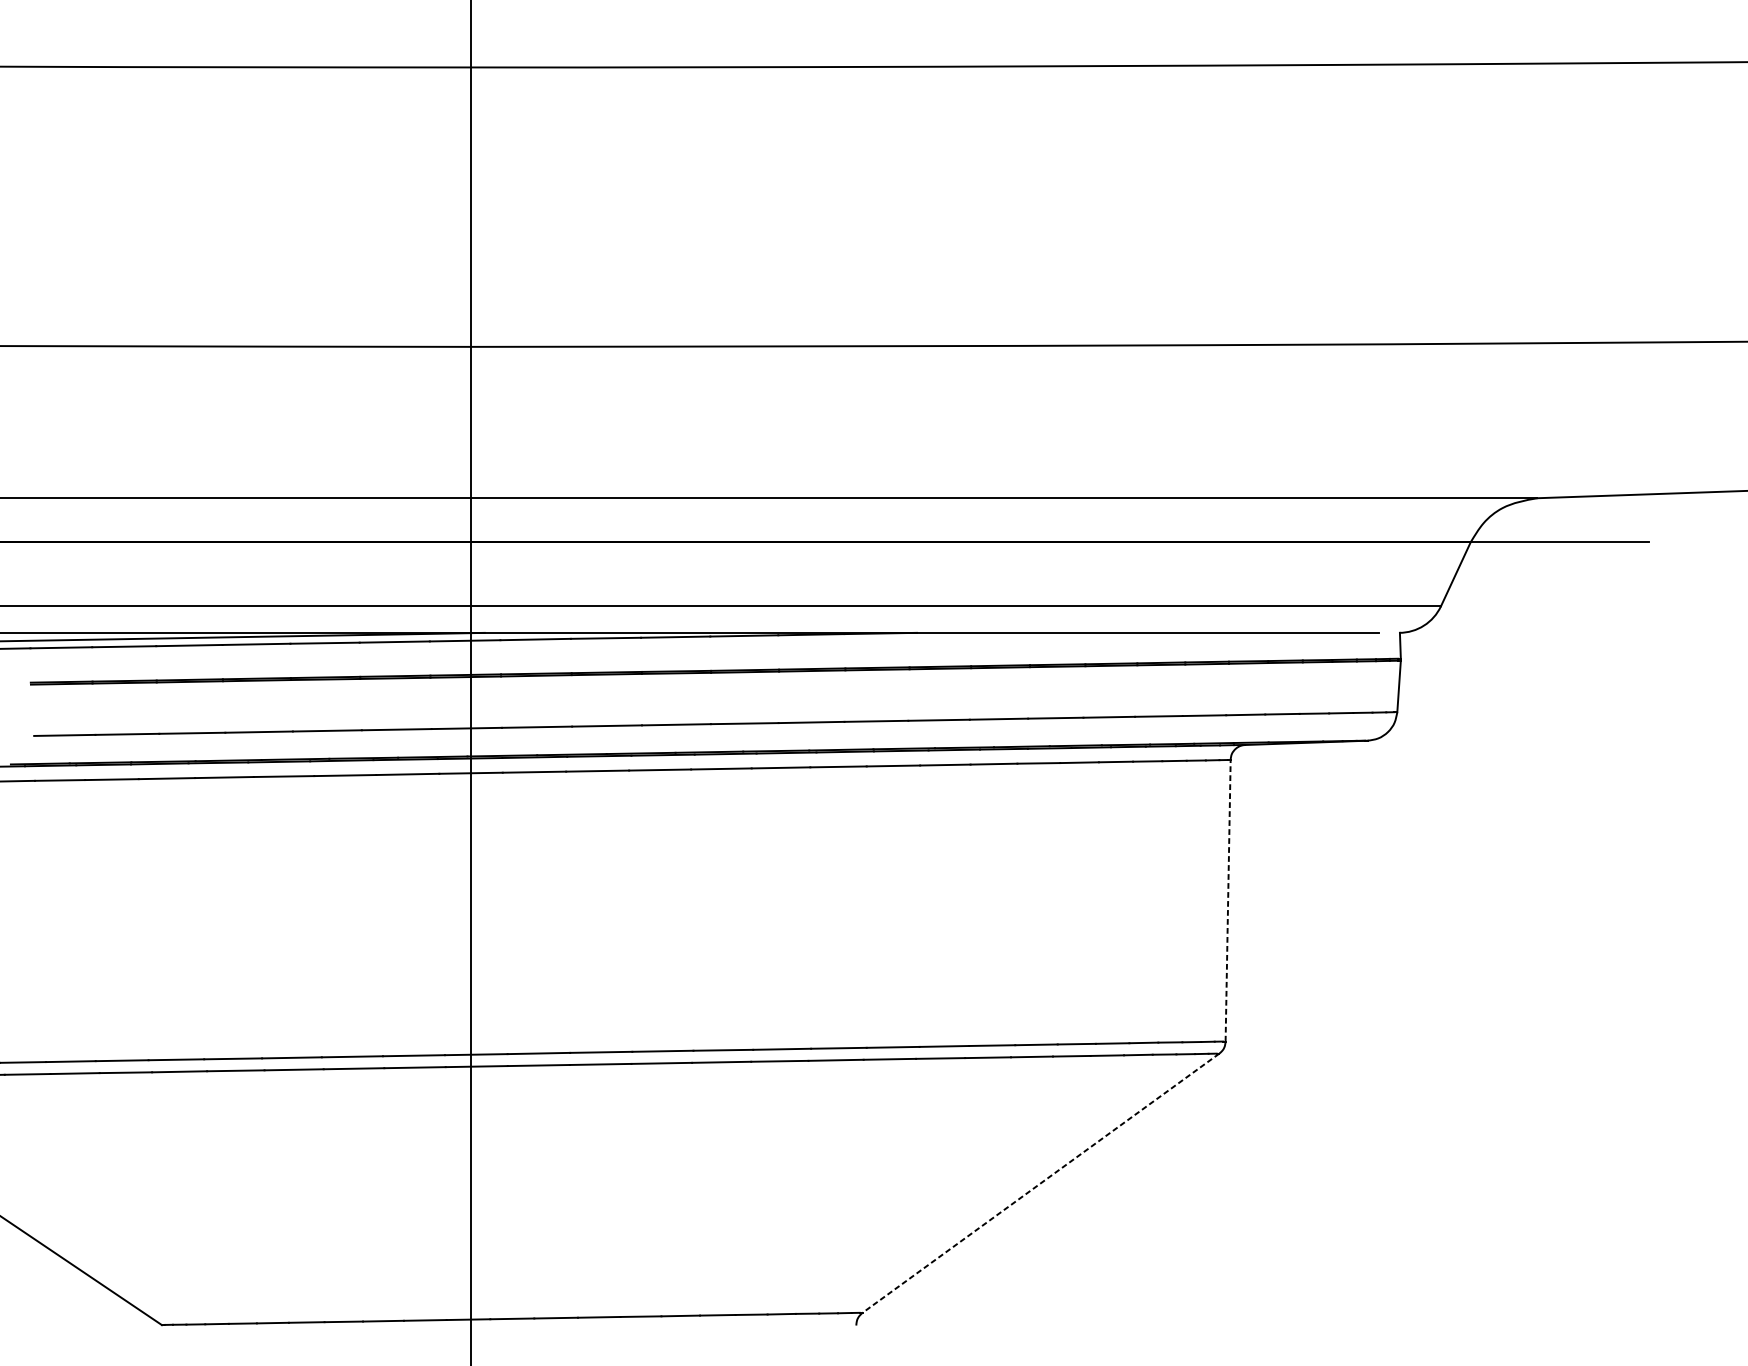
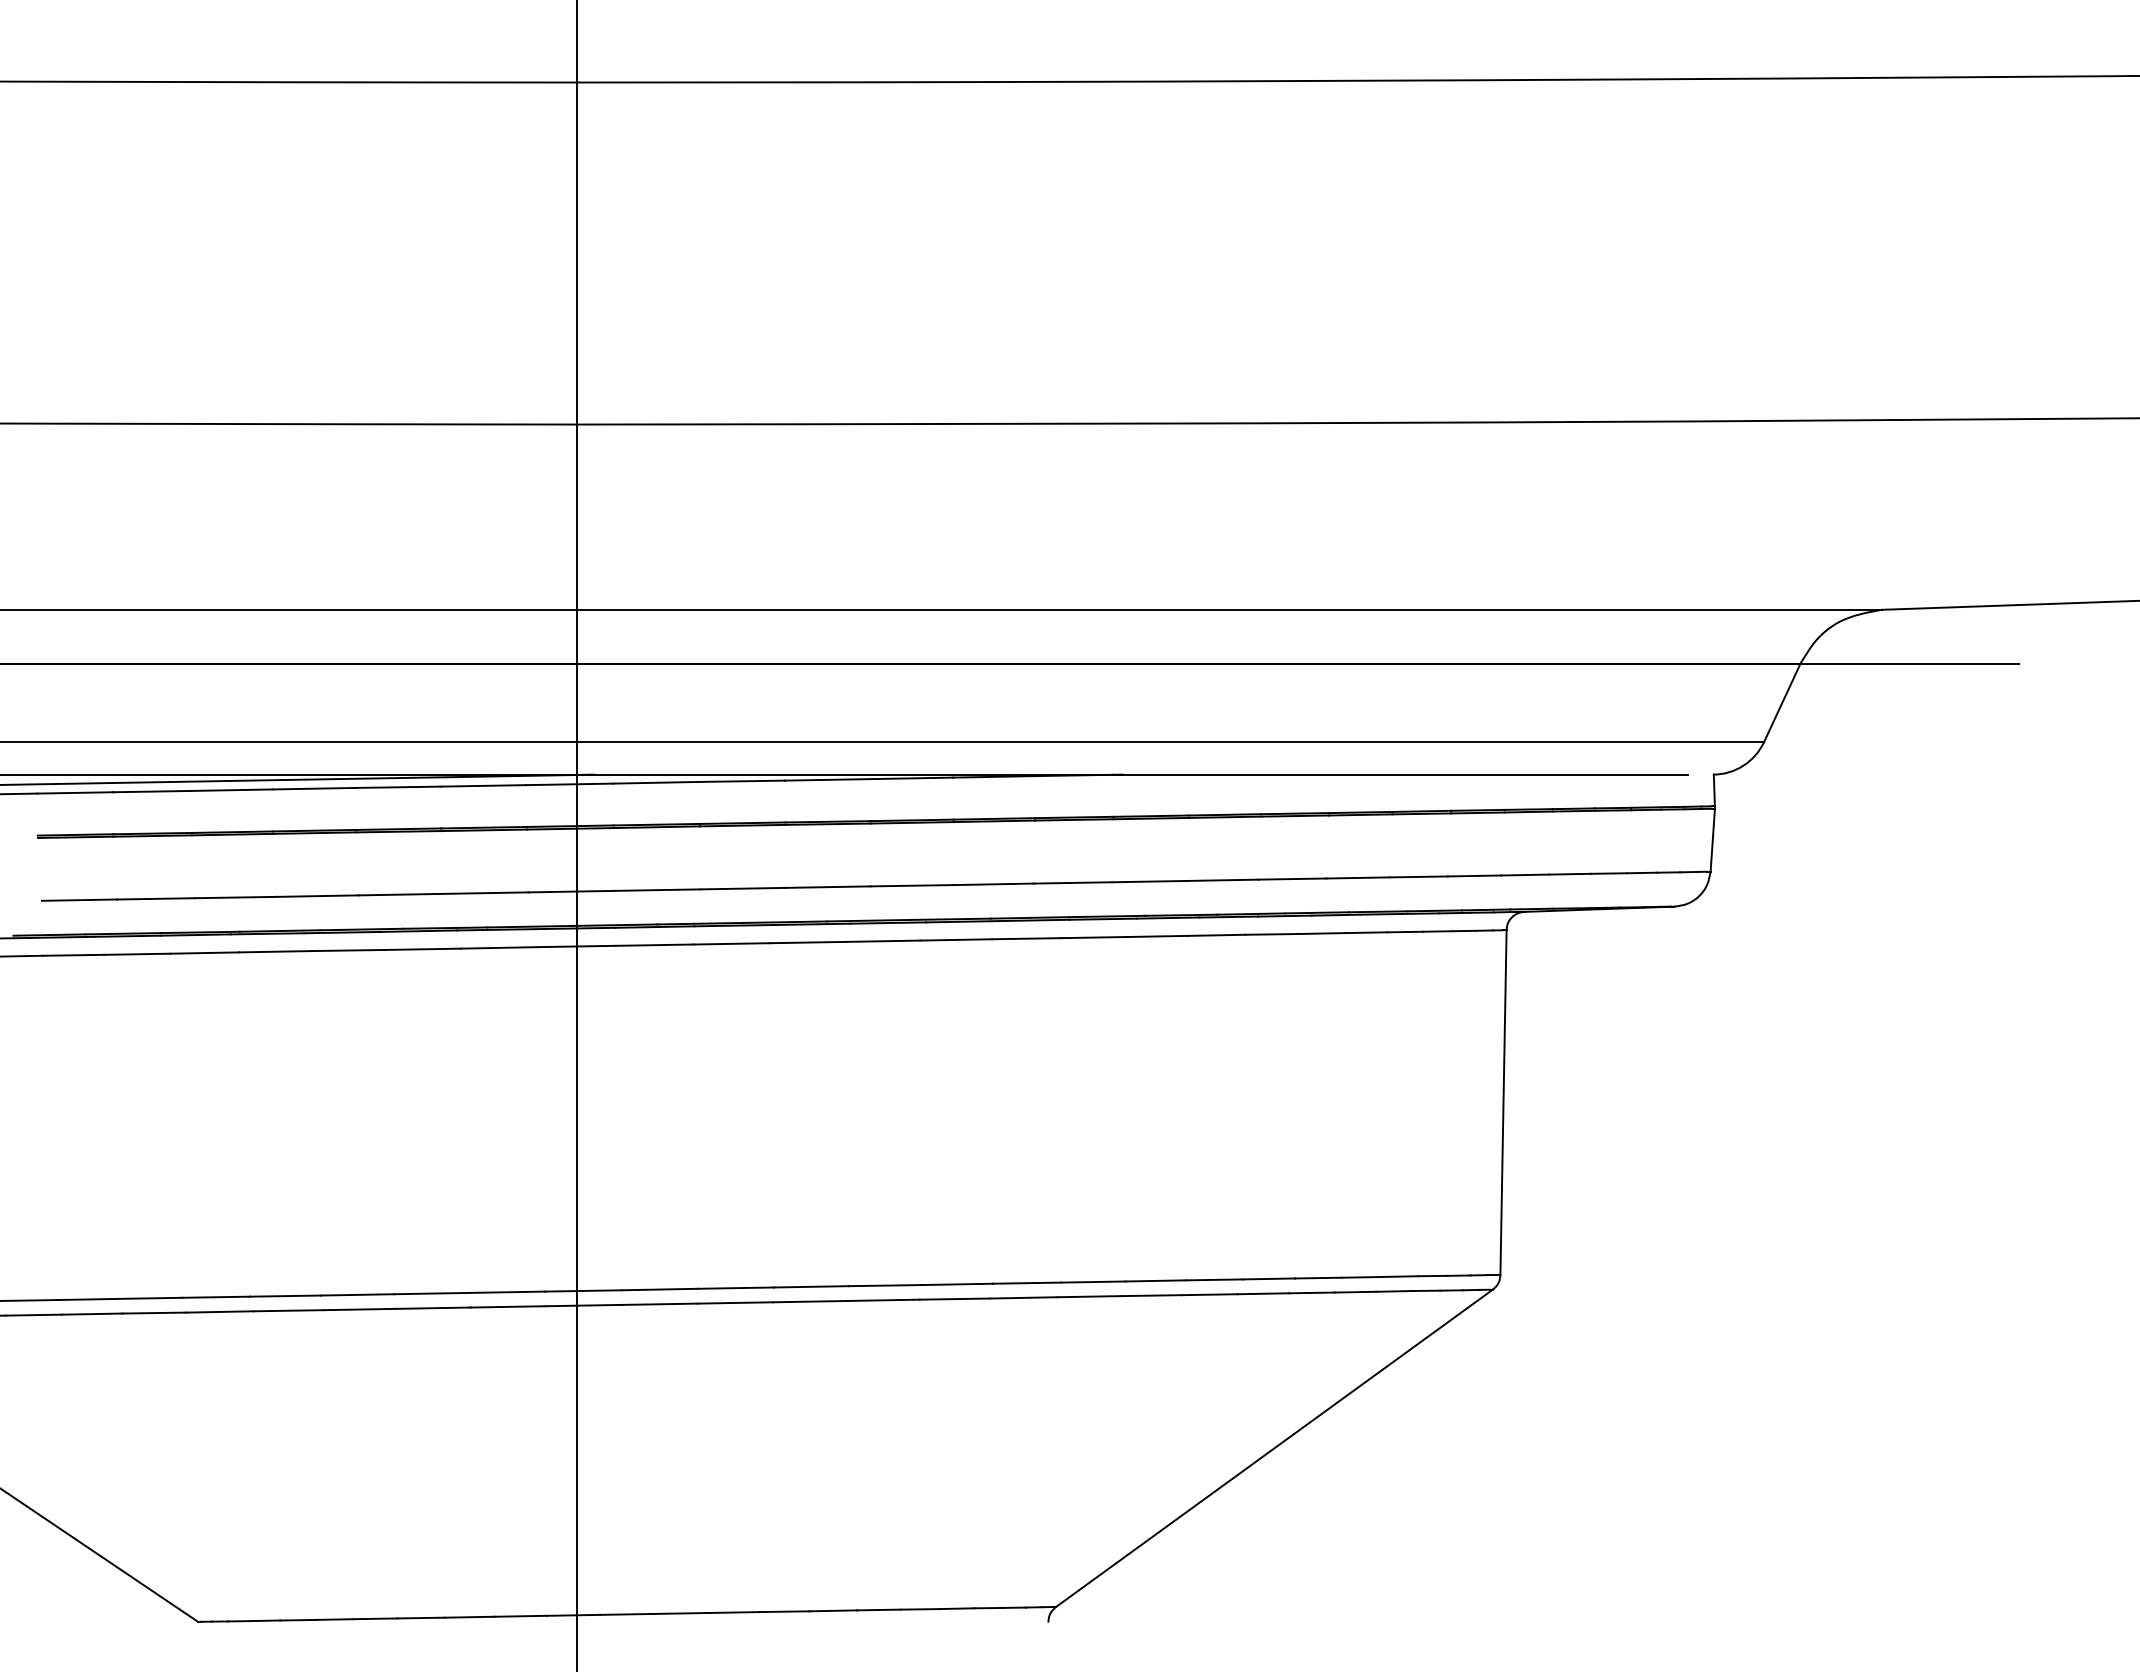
line: (1228, 900) -> (1503, 1102), dashed -> solid
line: (1041, 1183) -> (1274, 1448), dashed -> solid

